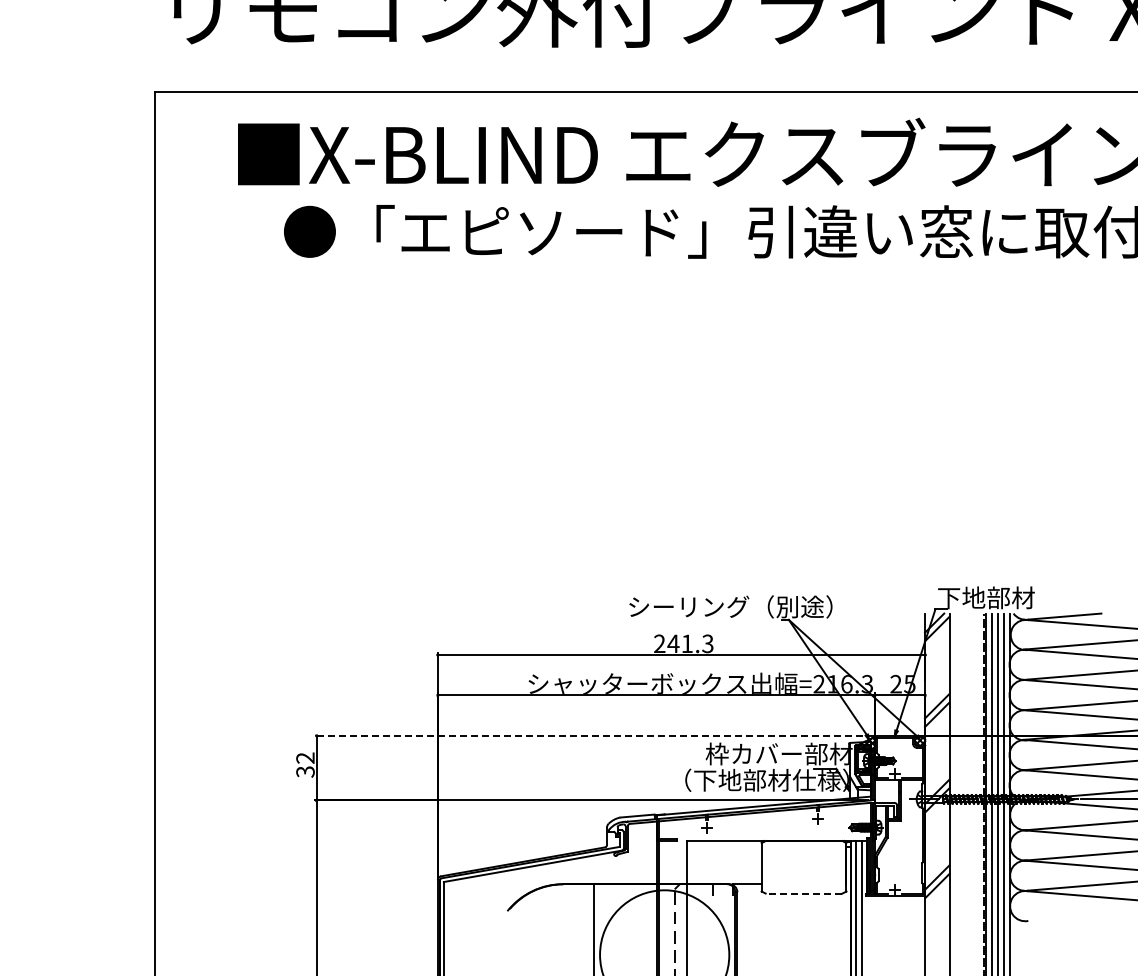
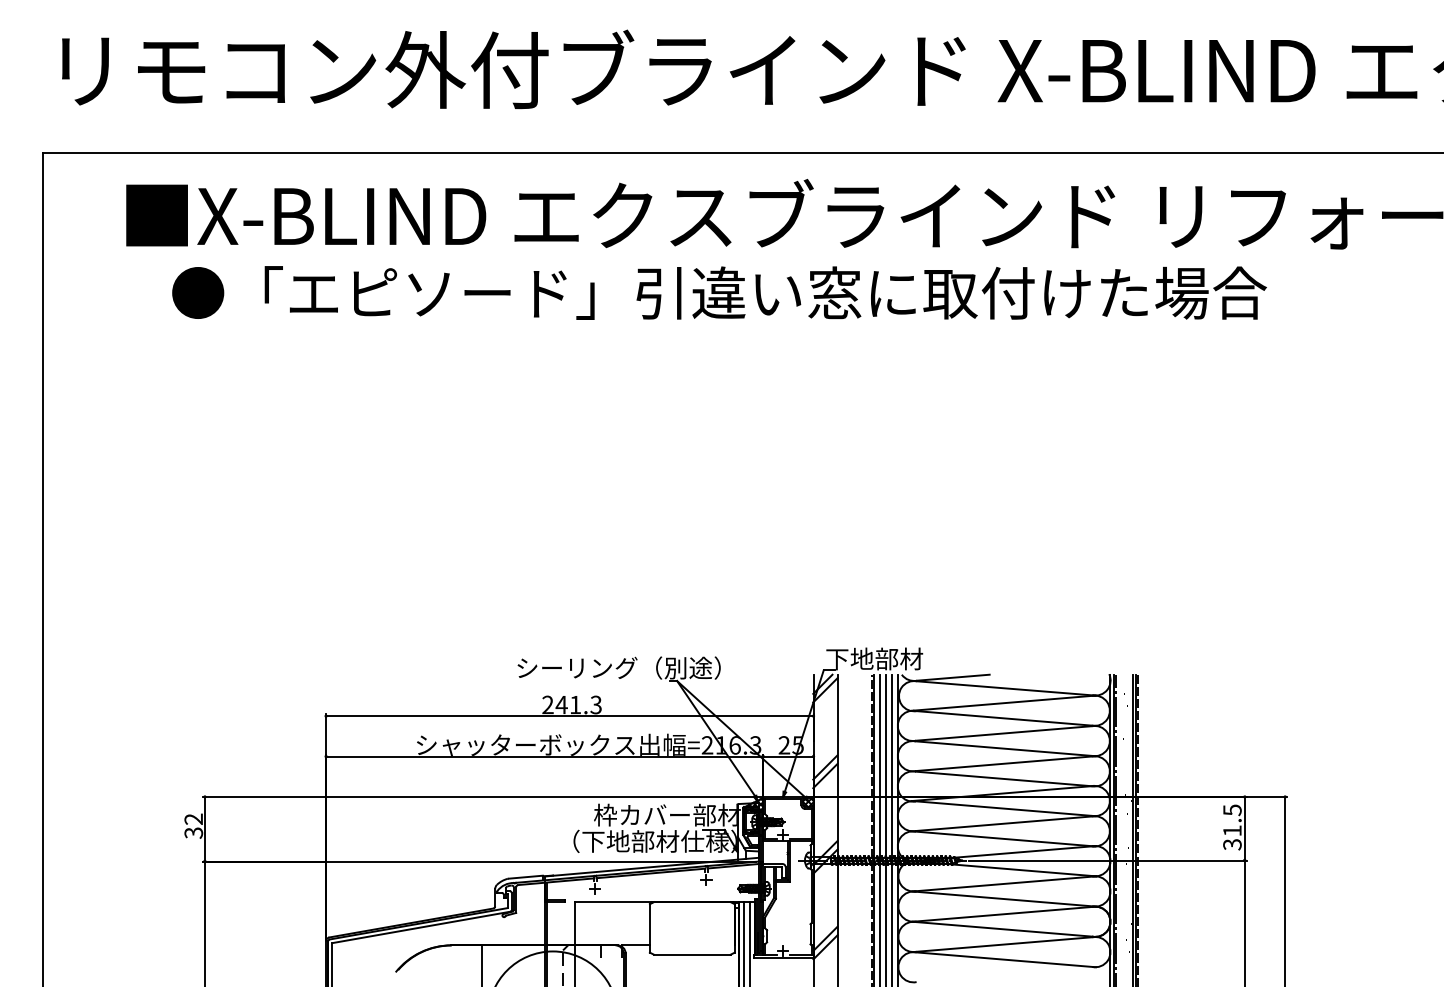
line: (594, 735) -> (482, 796), dashed -> solid
line: (803, 893) -> (691, 954), dashed -> solid

